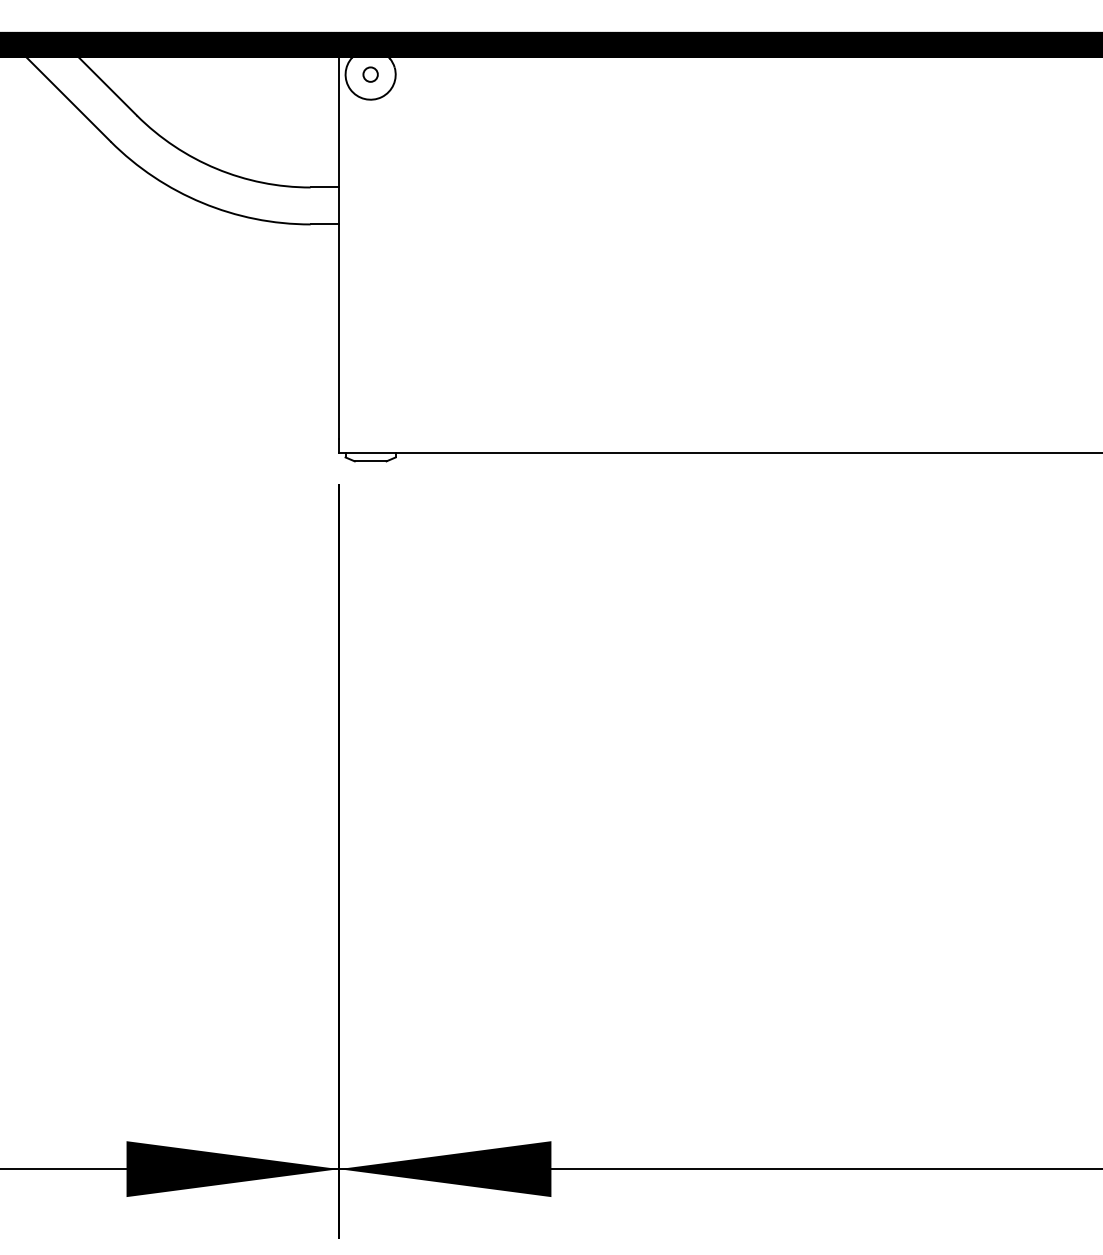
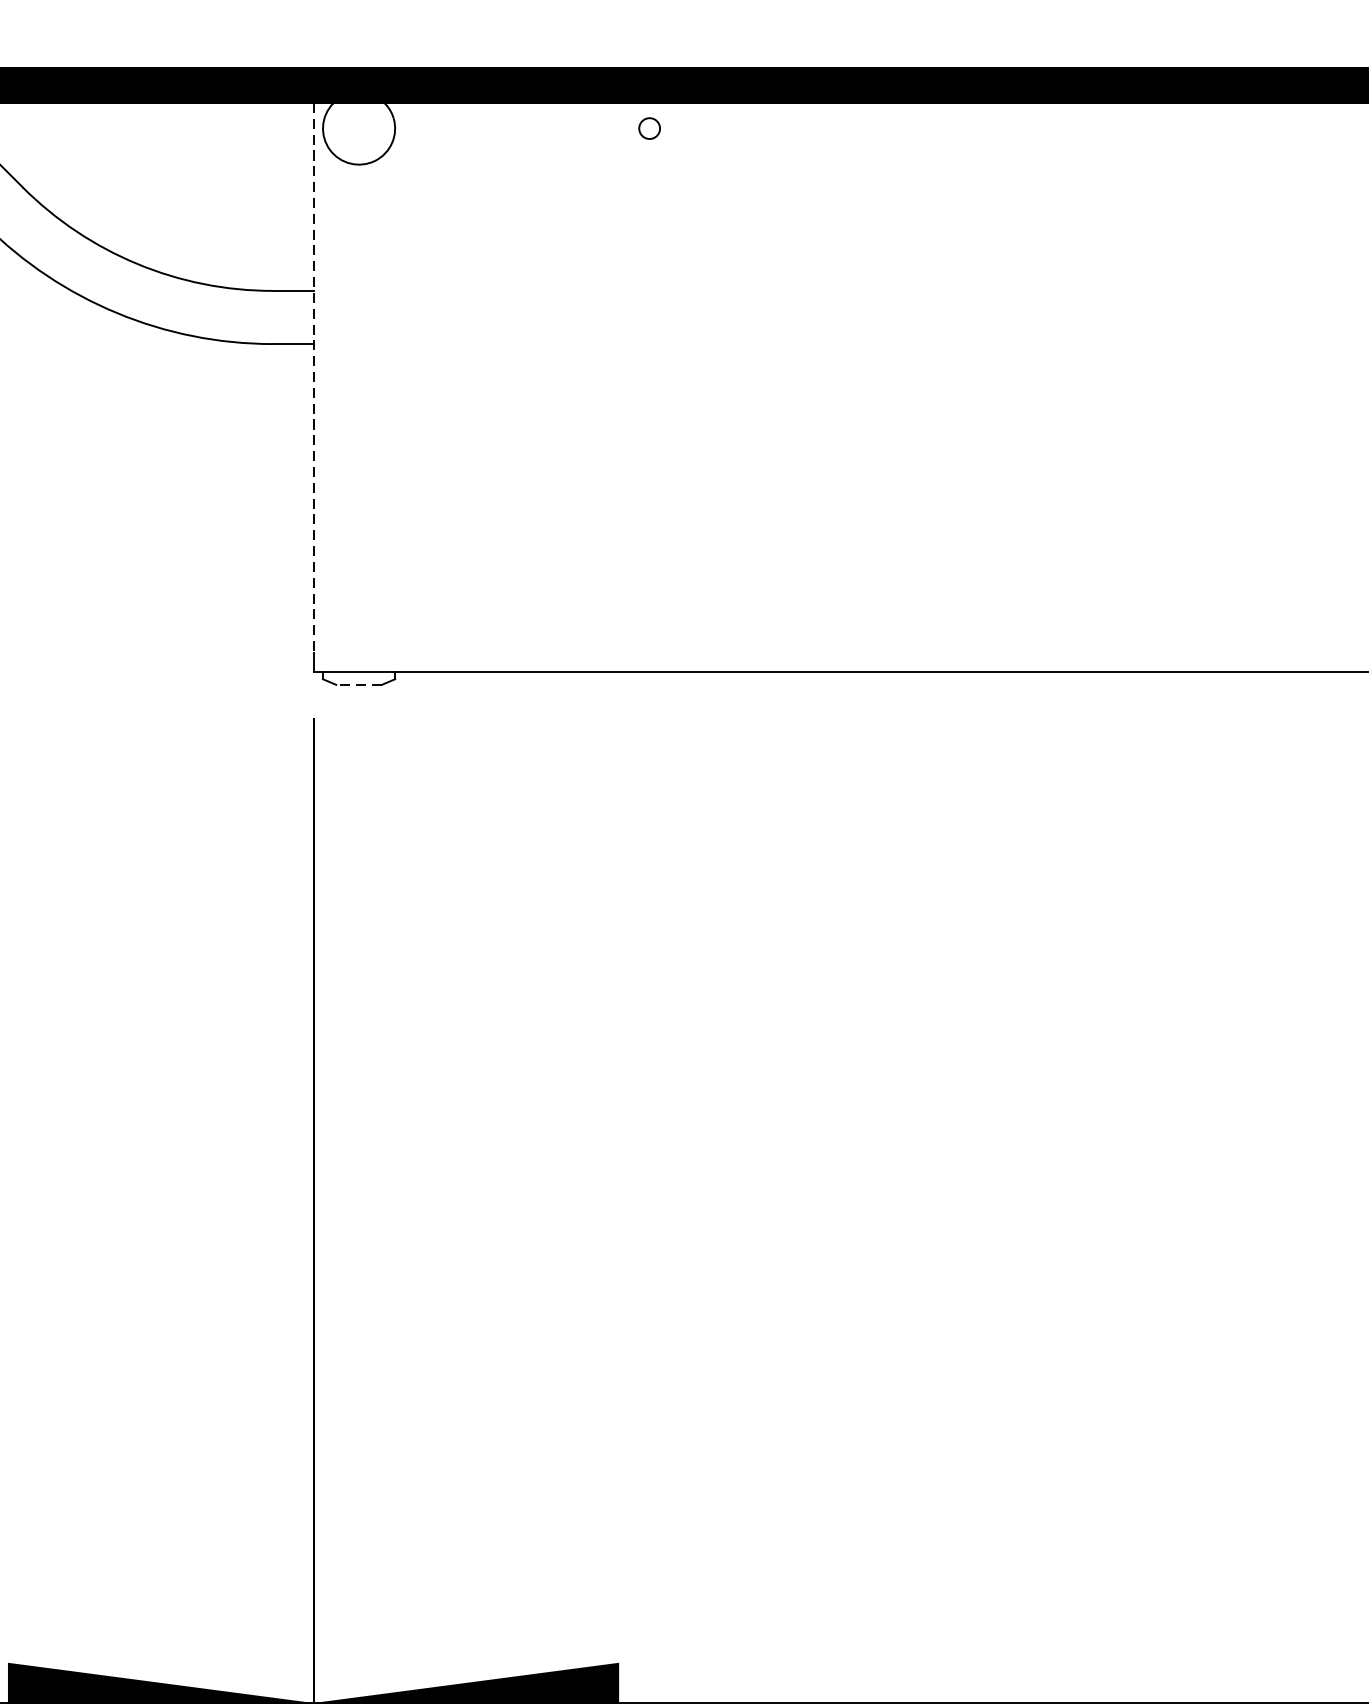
circle: (370, 74) -> (649, 128), moved
line: (338, 248) -> (312, 378), solid -> dashed
line: (370, 461) -> (358, 685), solid -> dashed

